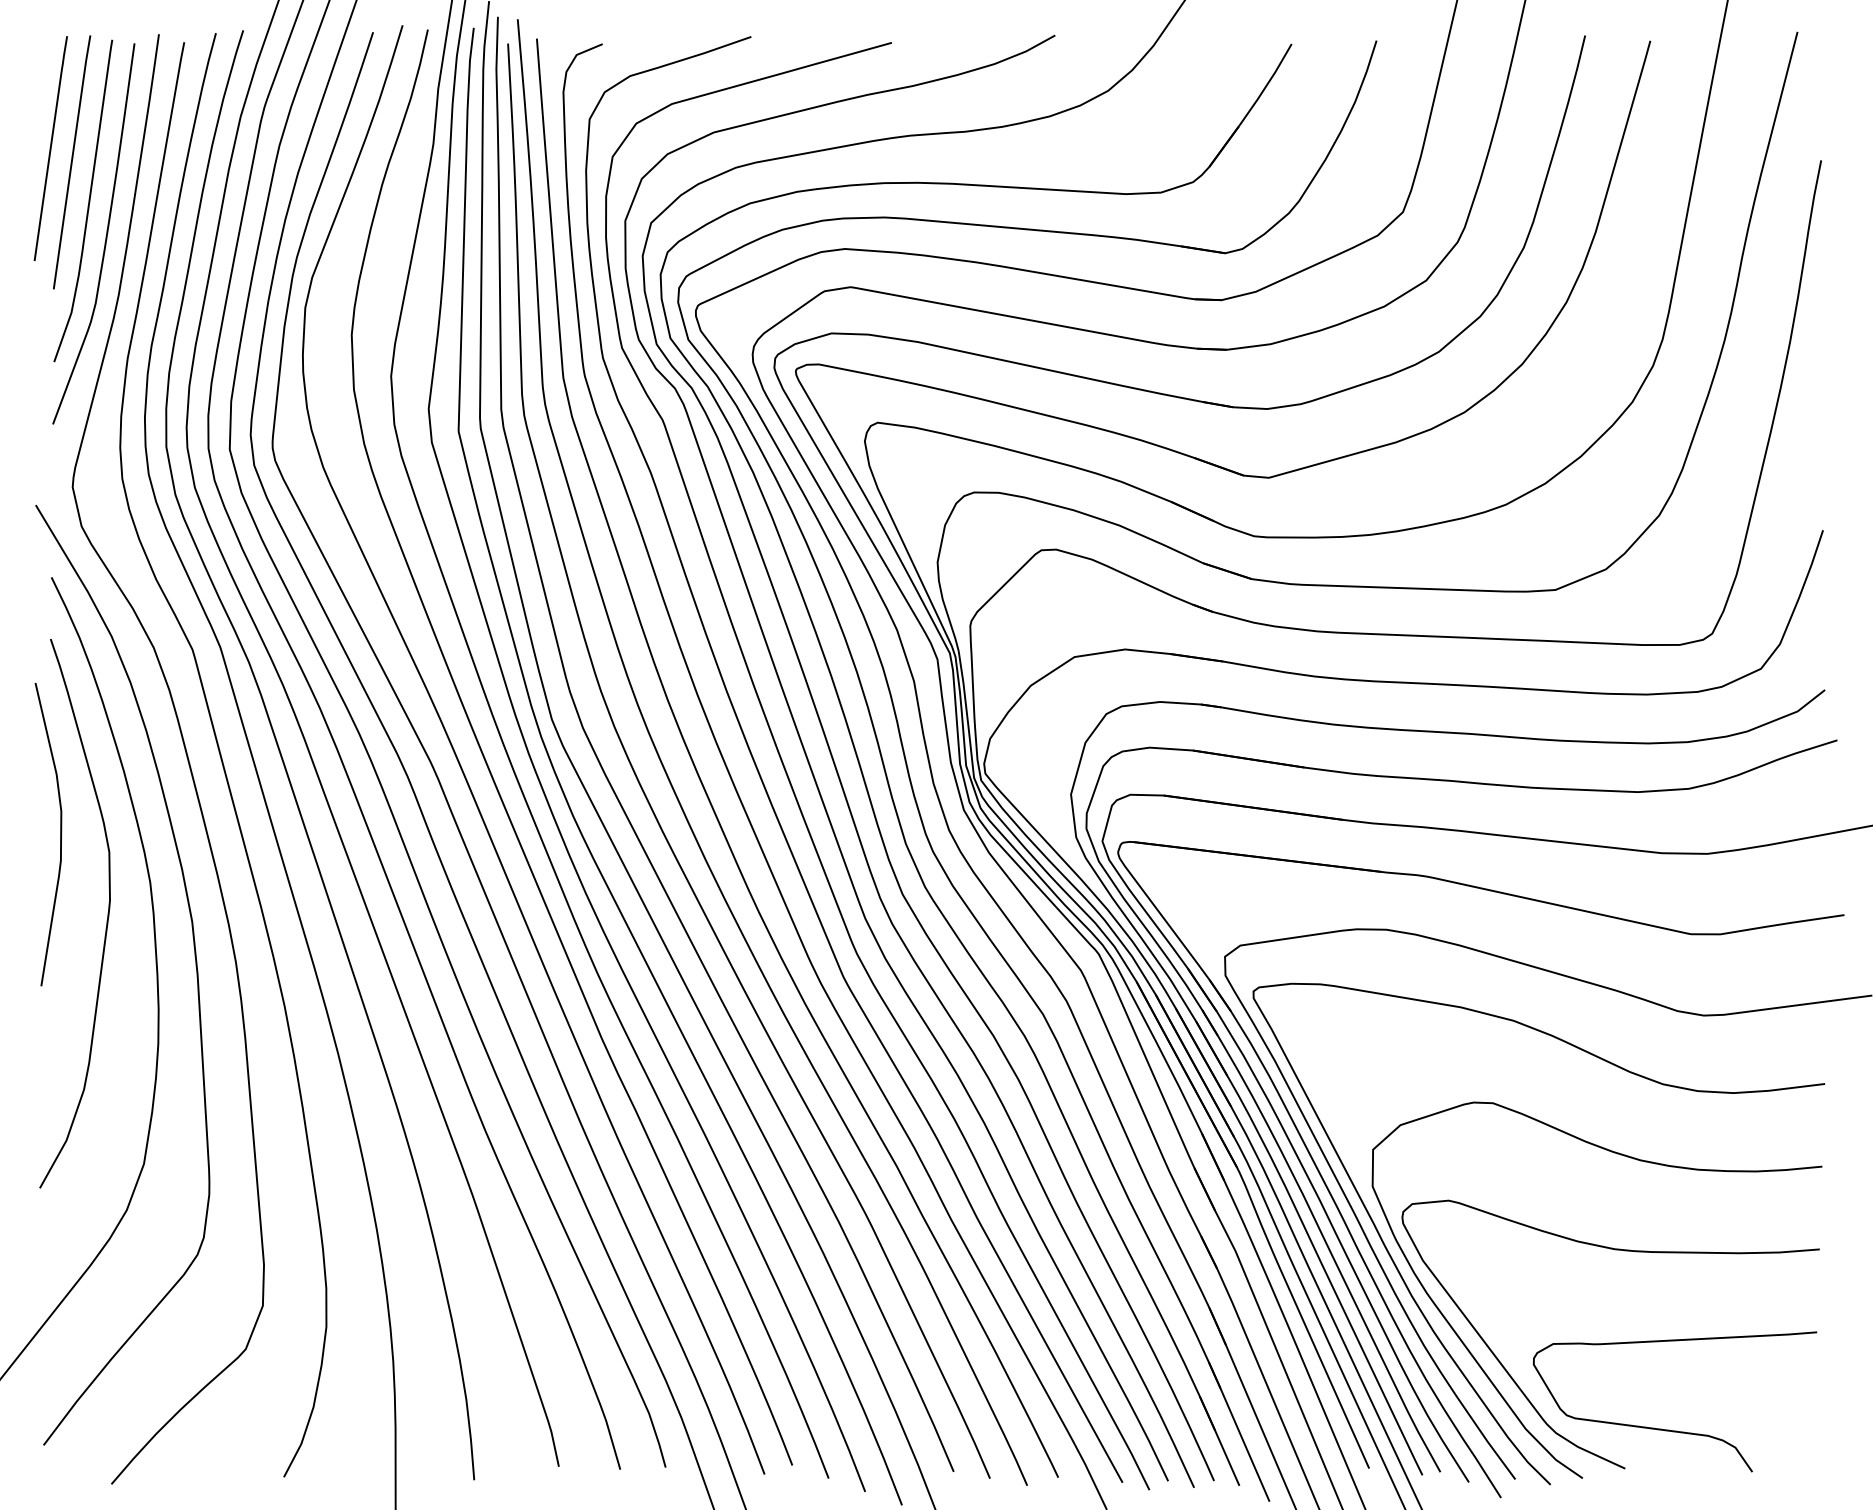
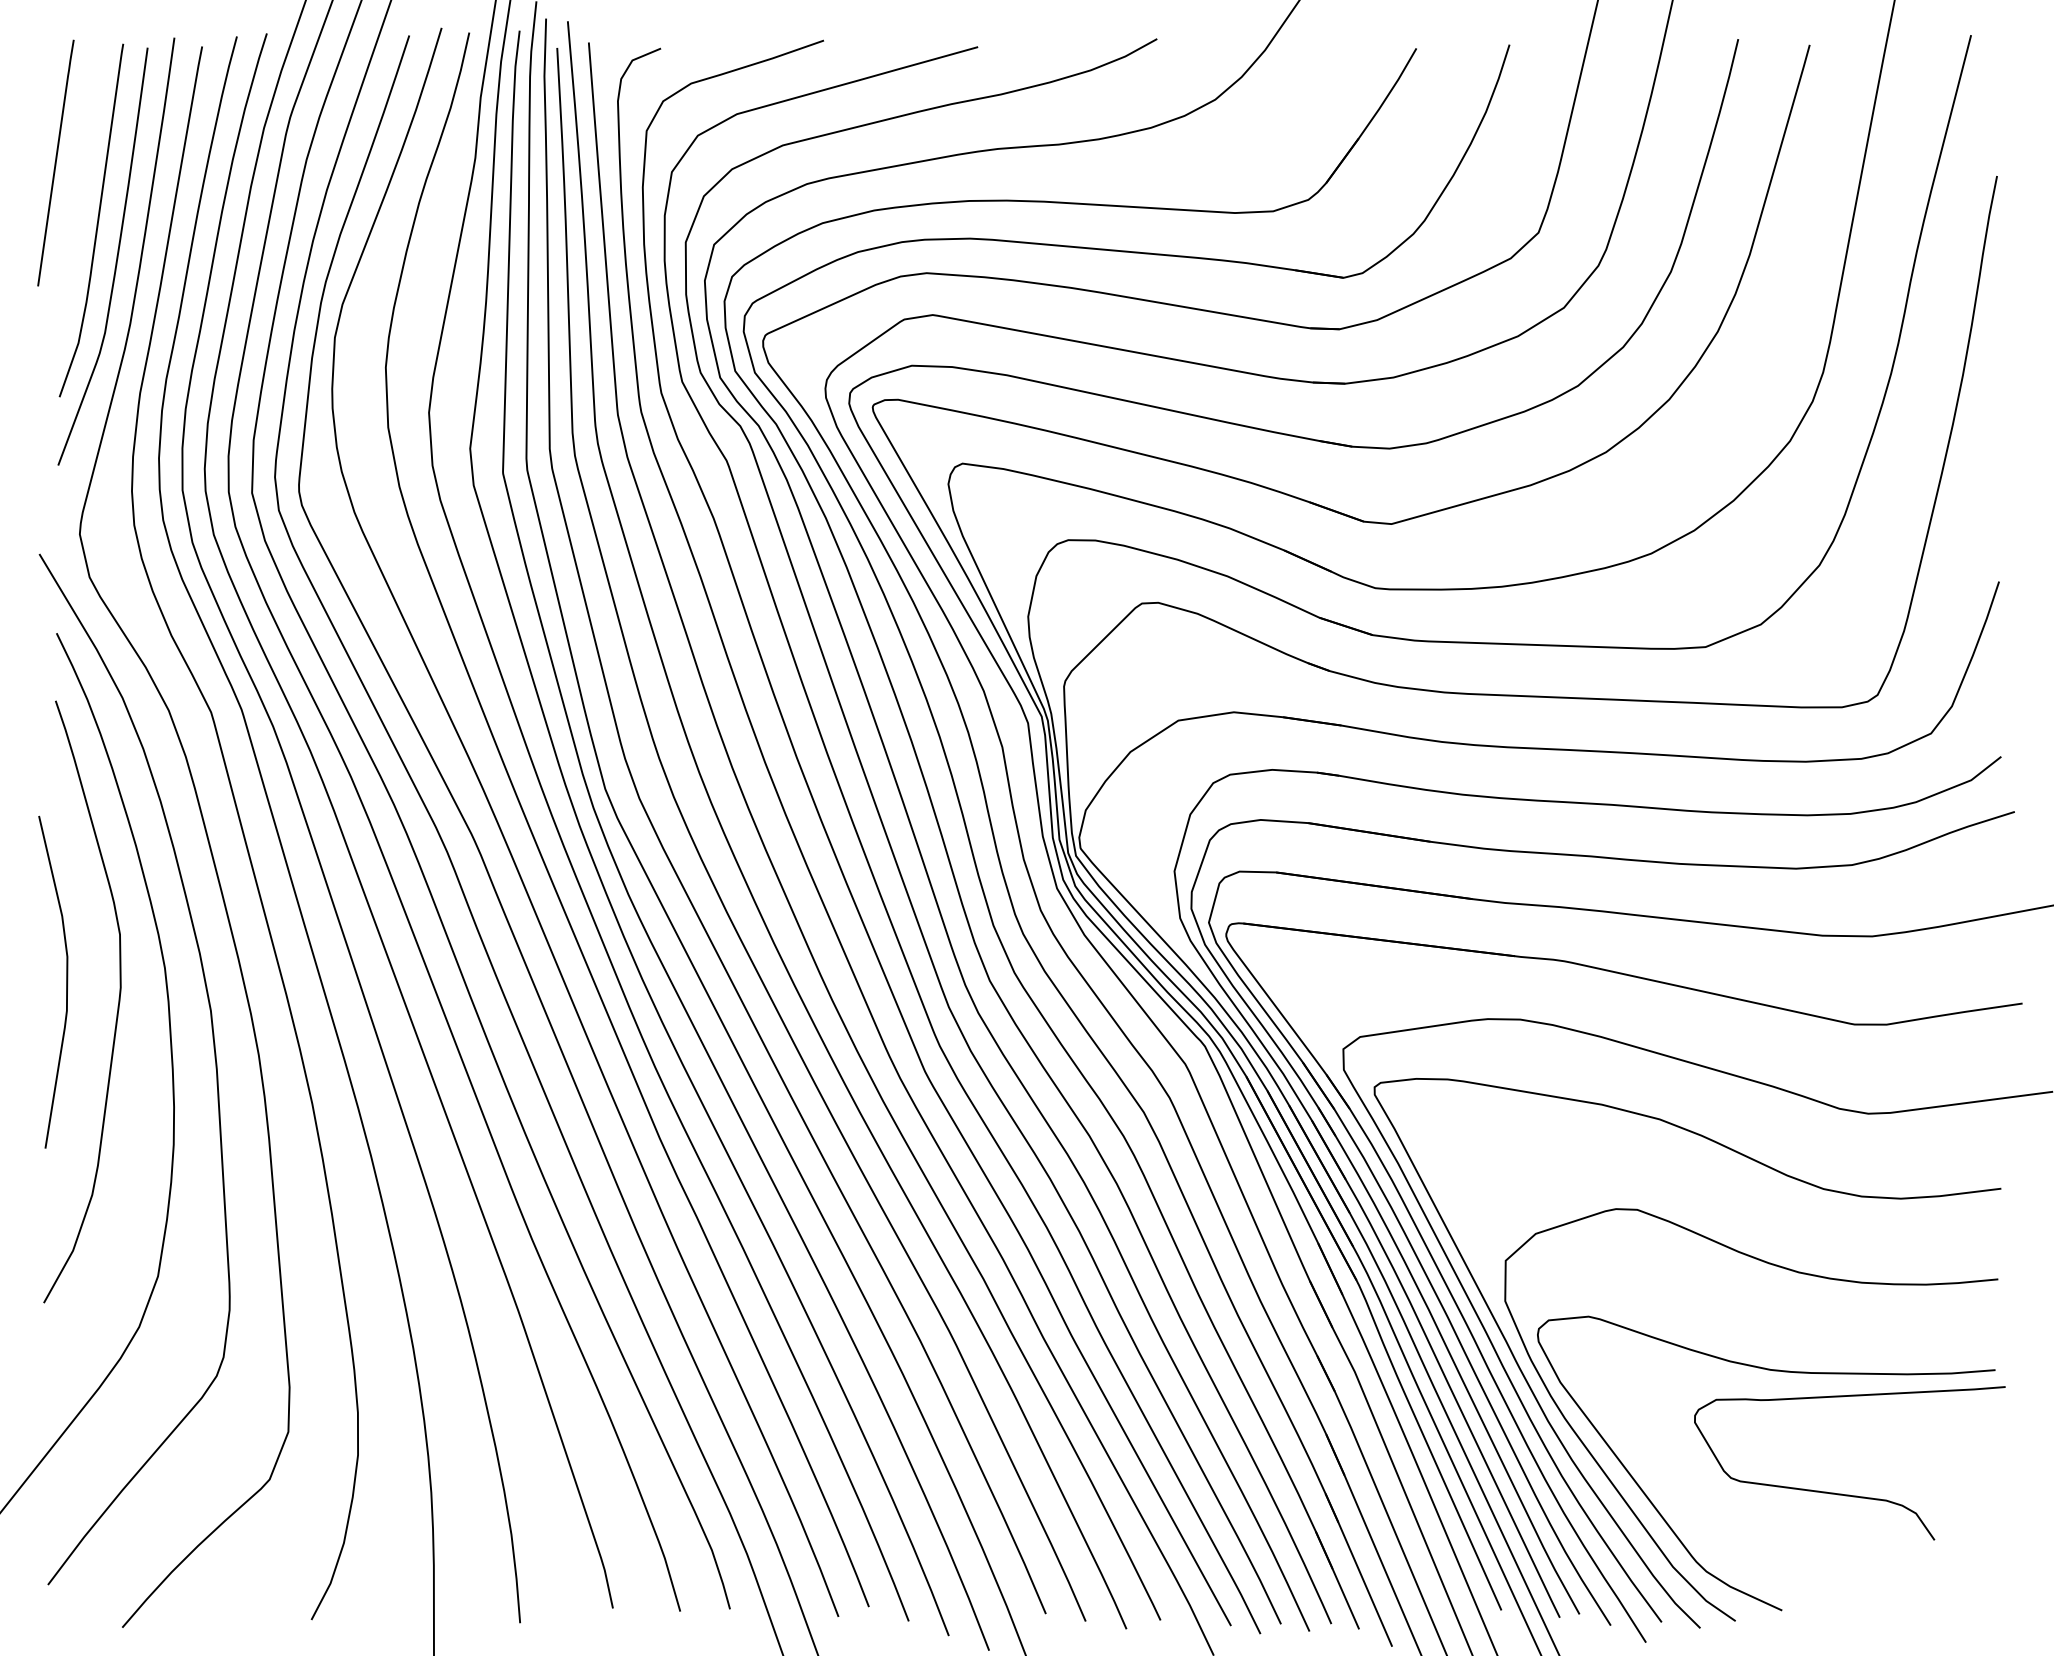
line: (72, 162) -> (79, 178), removed
curve: (60, 833) -> (66, 981), moved
curve: (1668, 1429) -> (1842, 1493), moved

